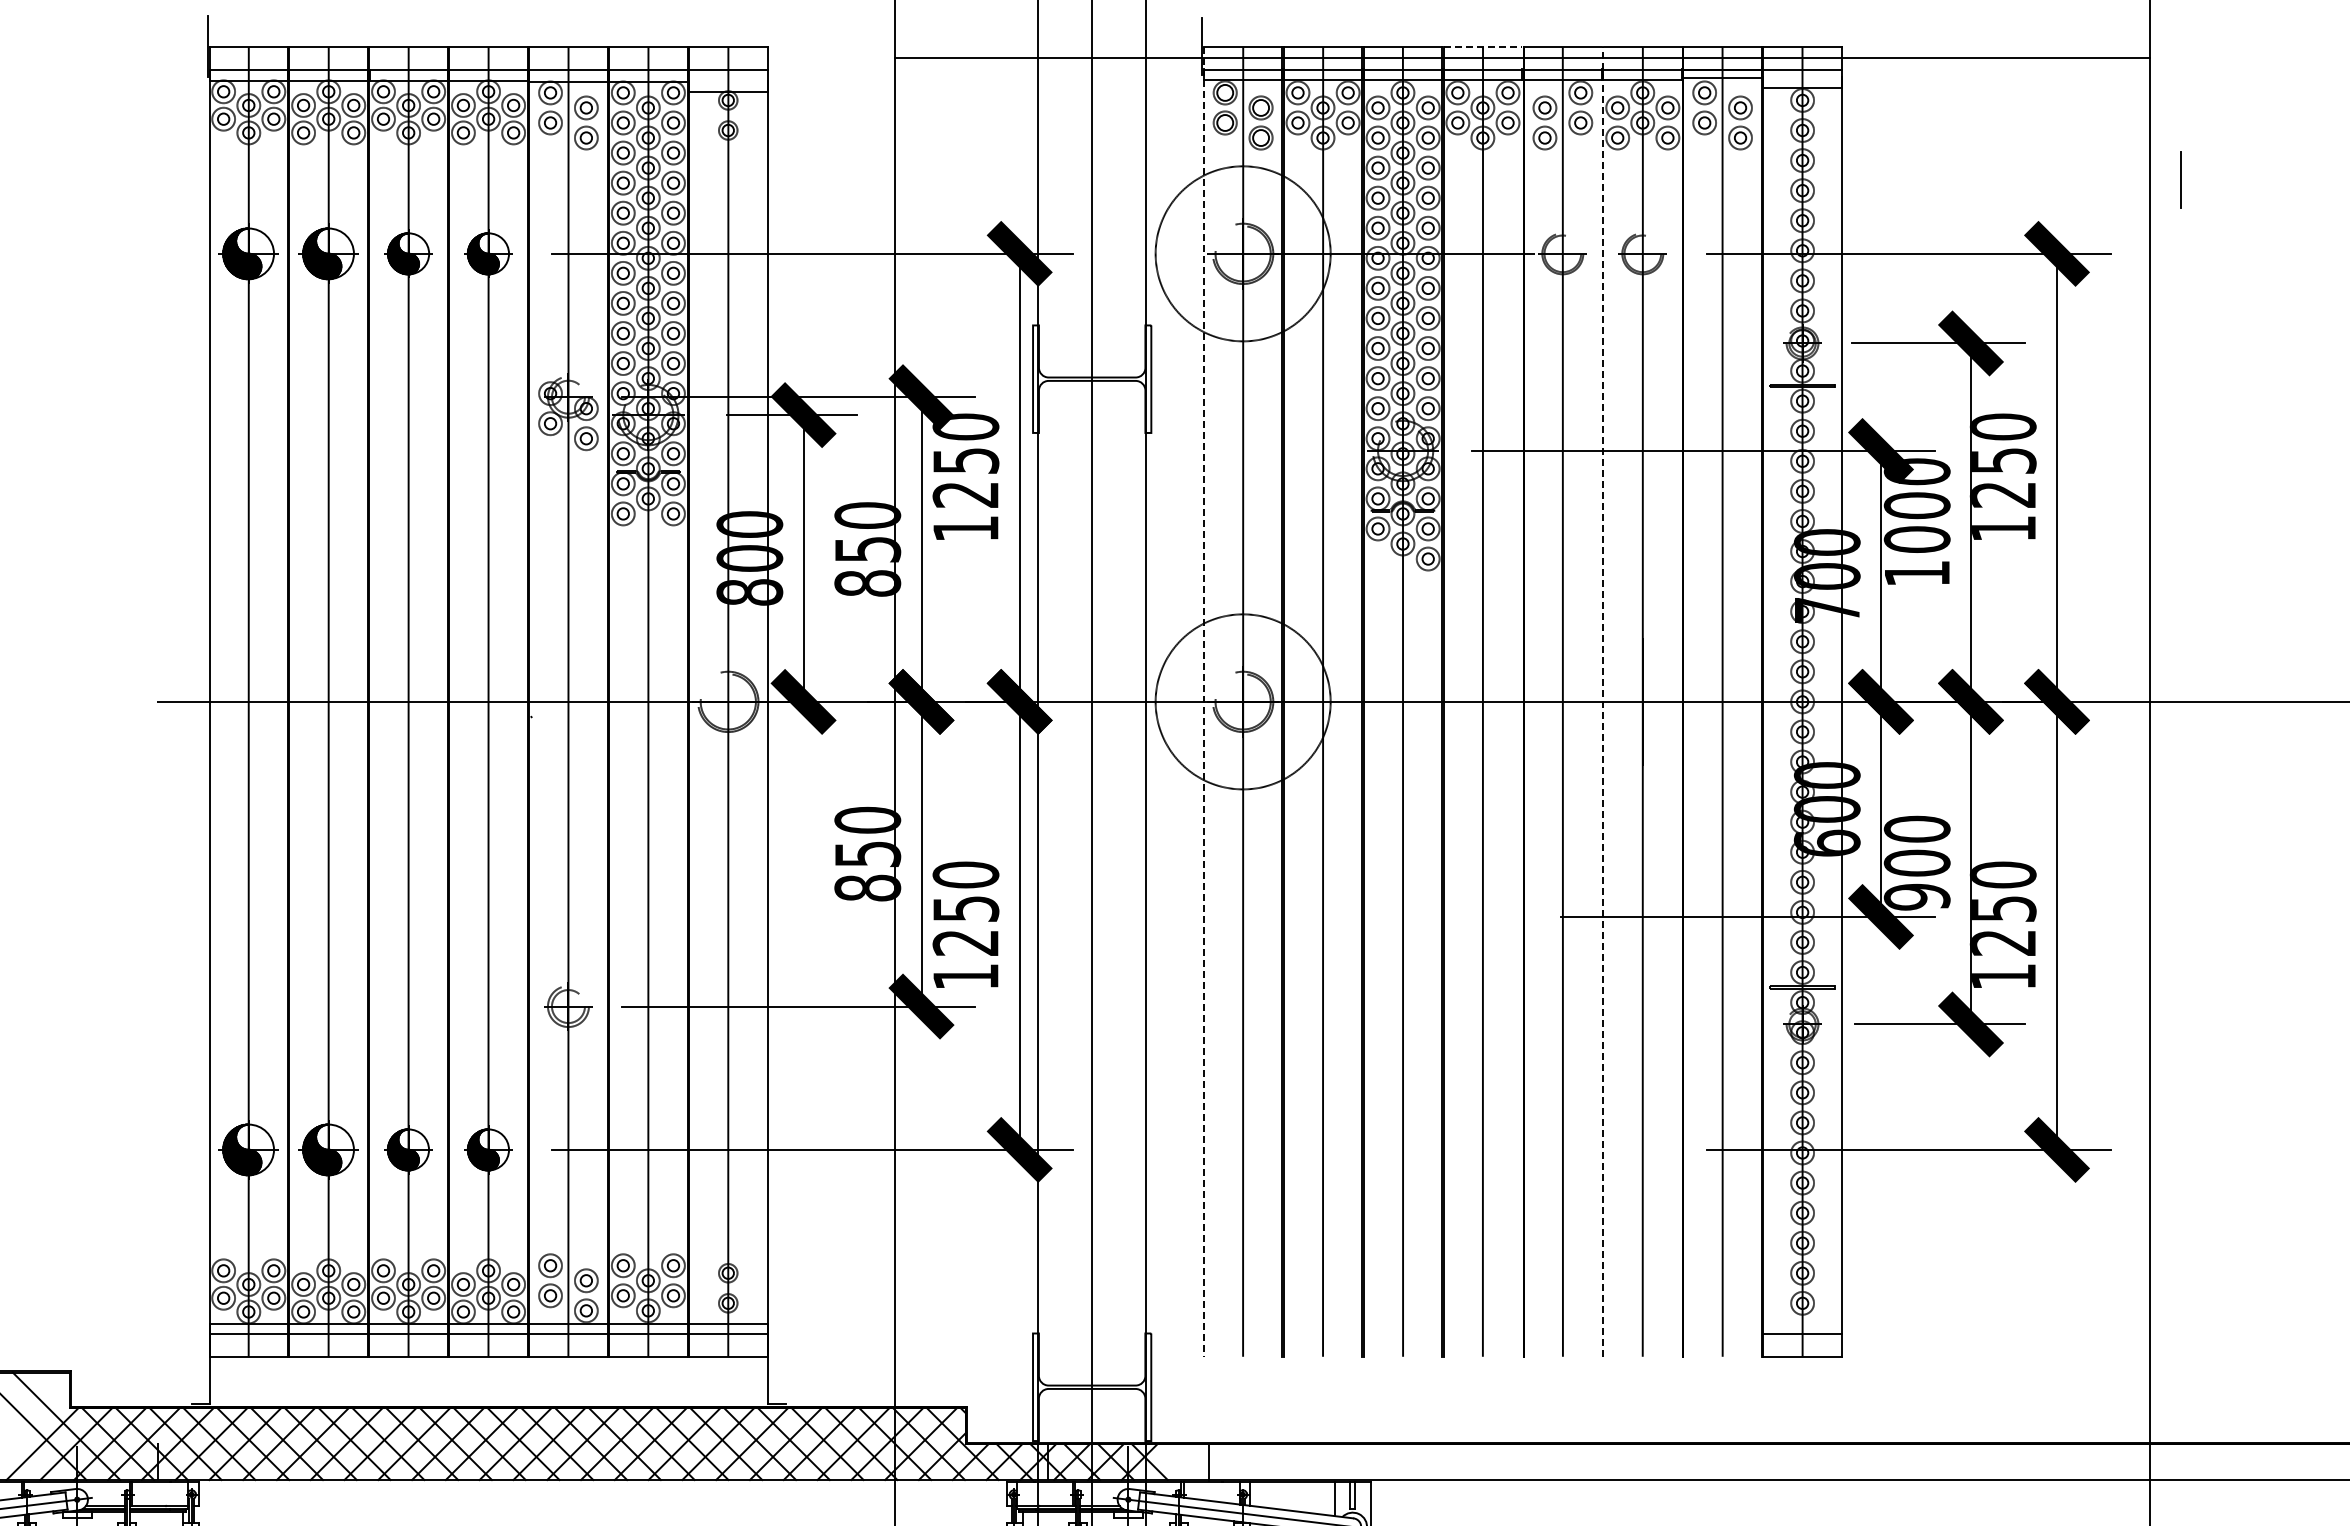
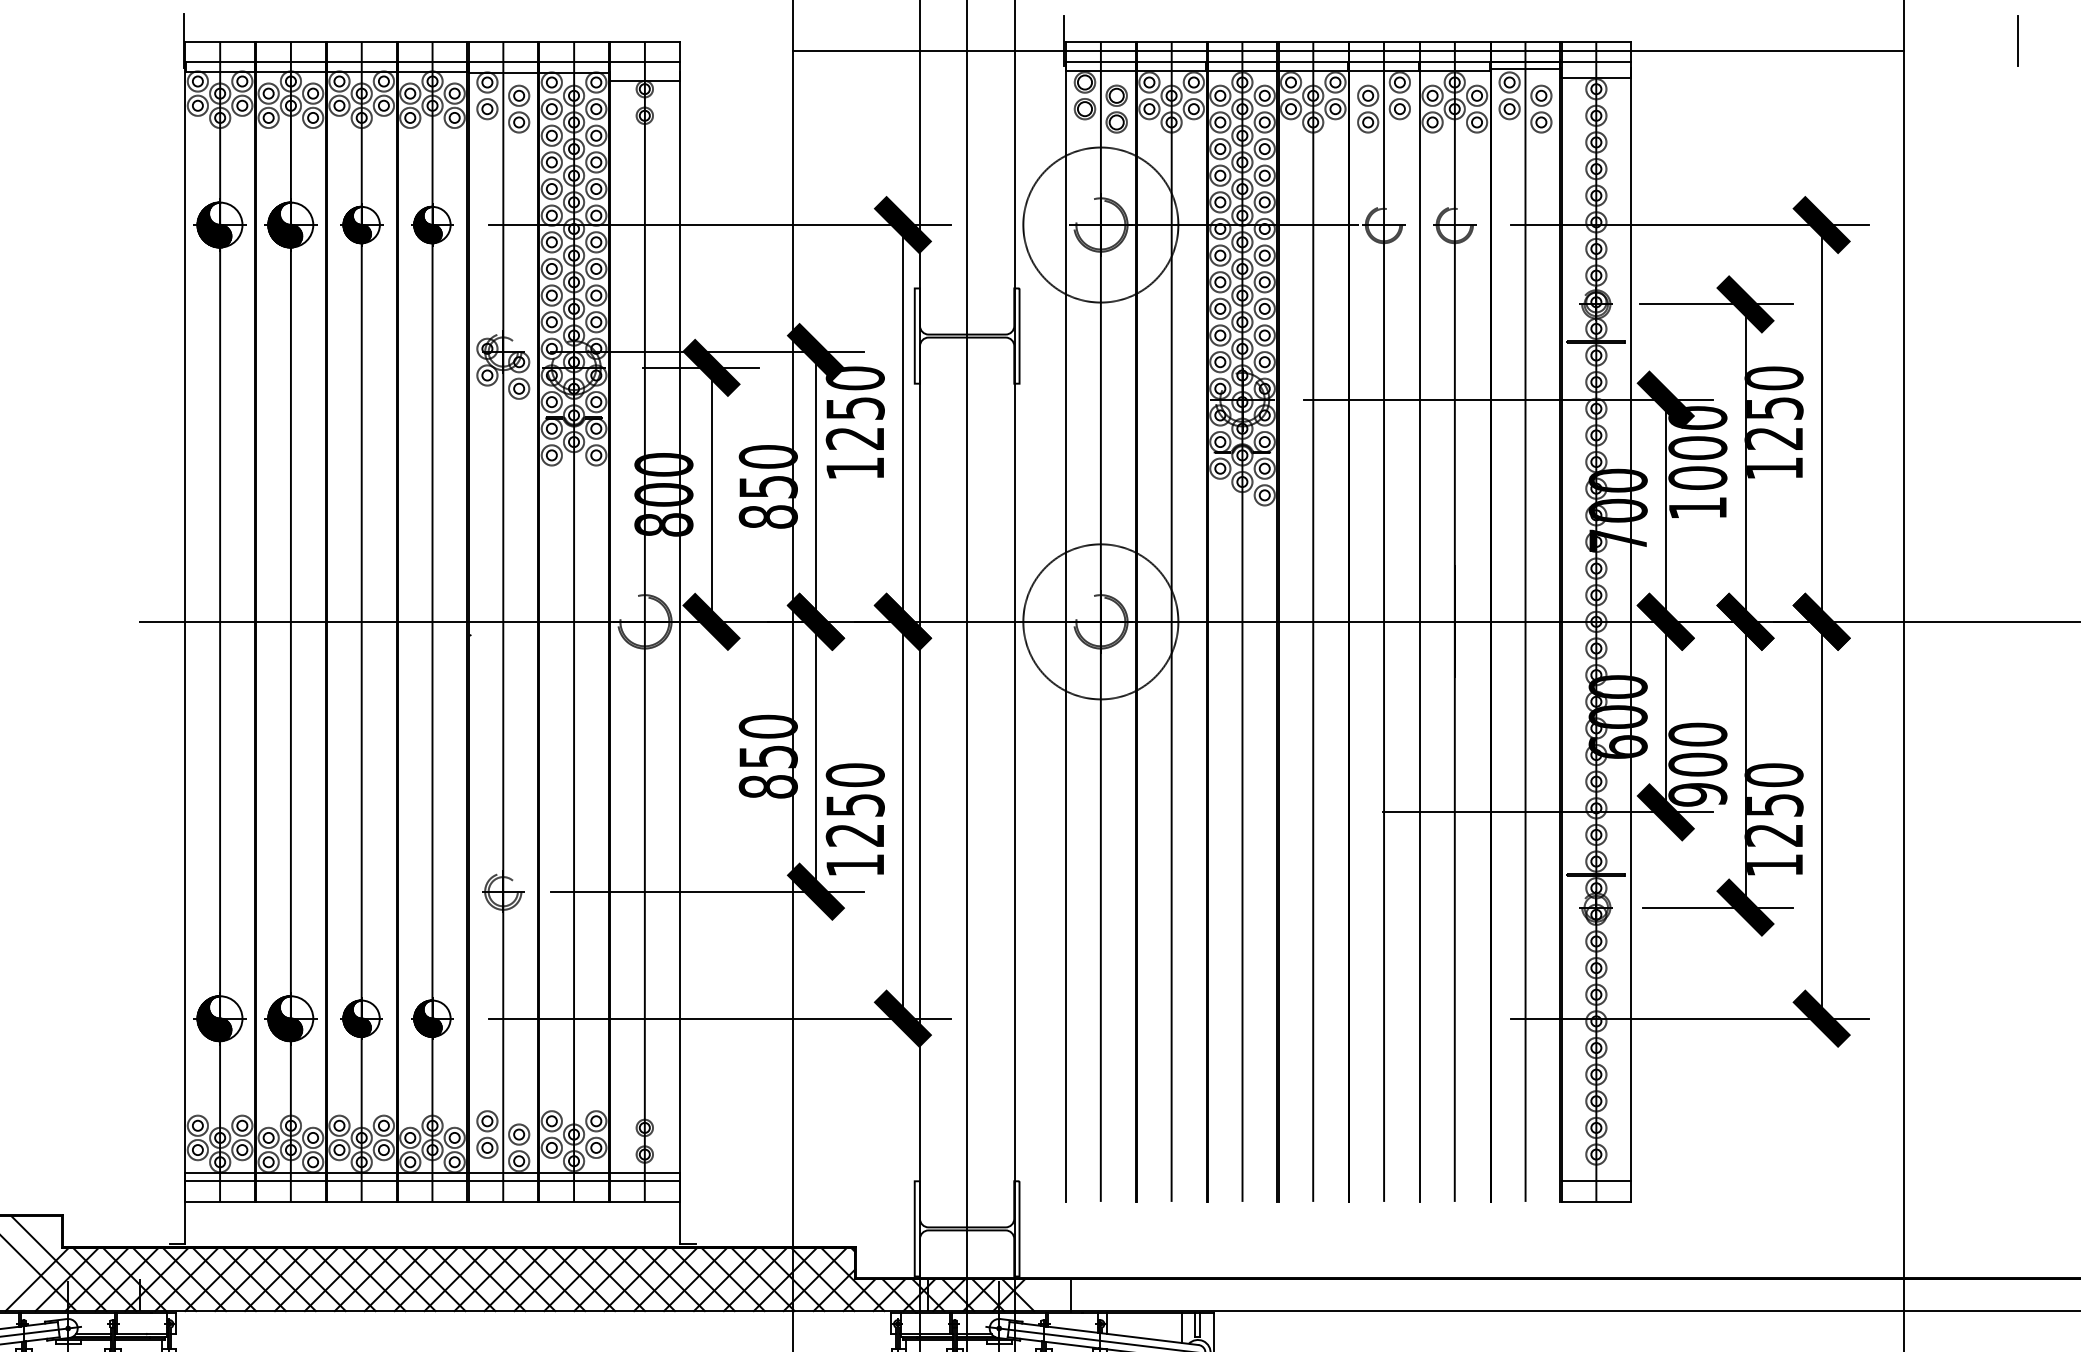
line: (1483, 47) -> (1313, 42), dashed -> solid
line: (2180, 179) -> (2017, 40), moved
line: (1203, 701) -> (1065, 621), dashed -> solid
line: (1603, 701) -> (1420, 621), dashed -> solid

